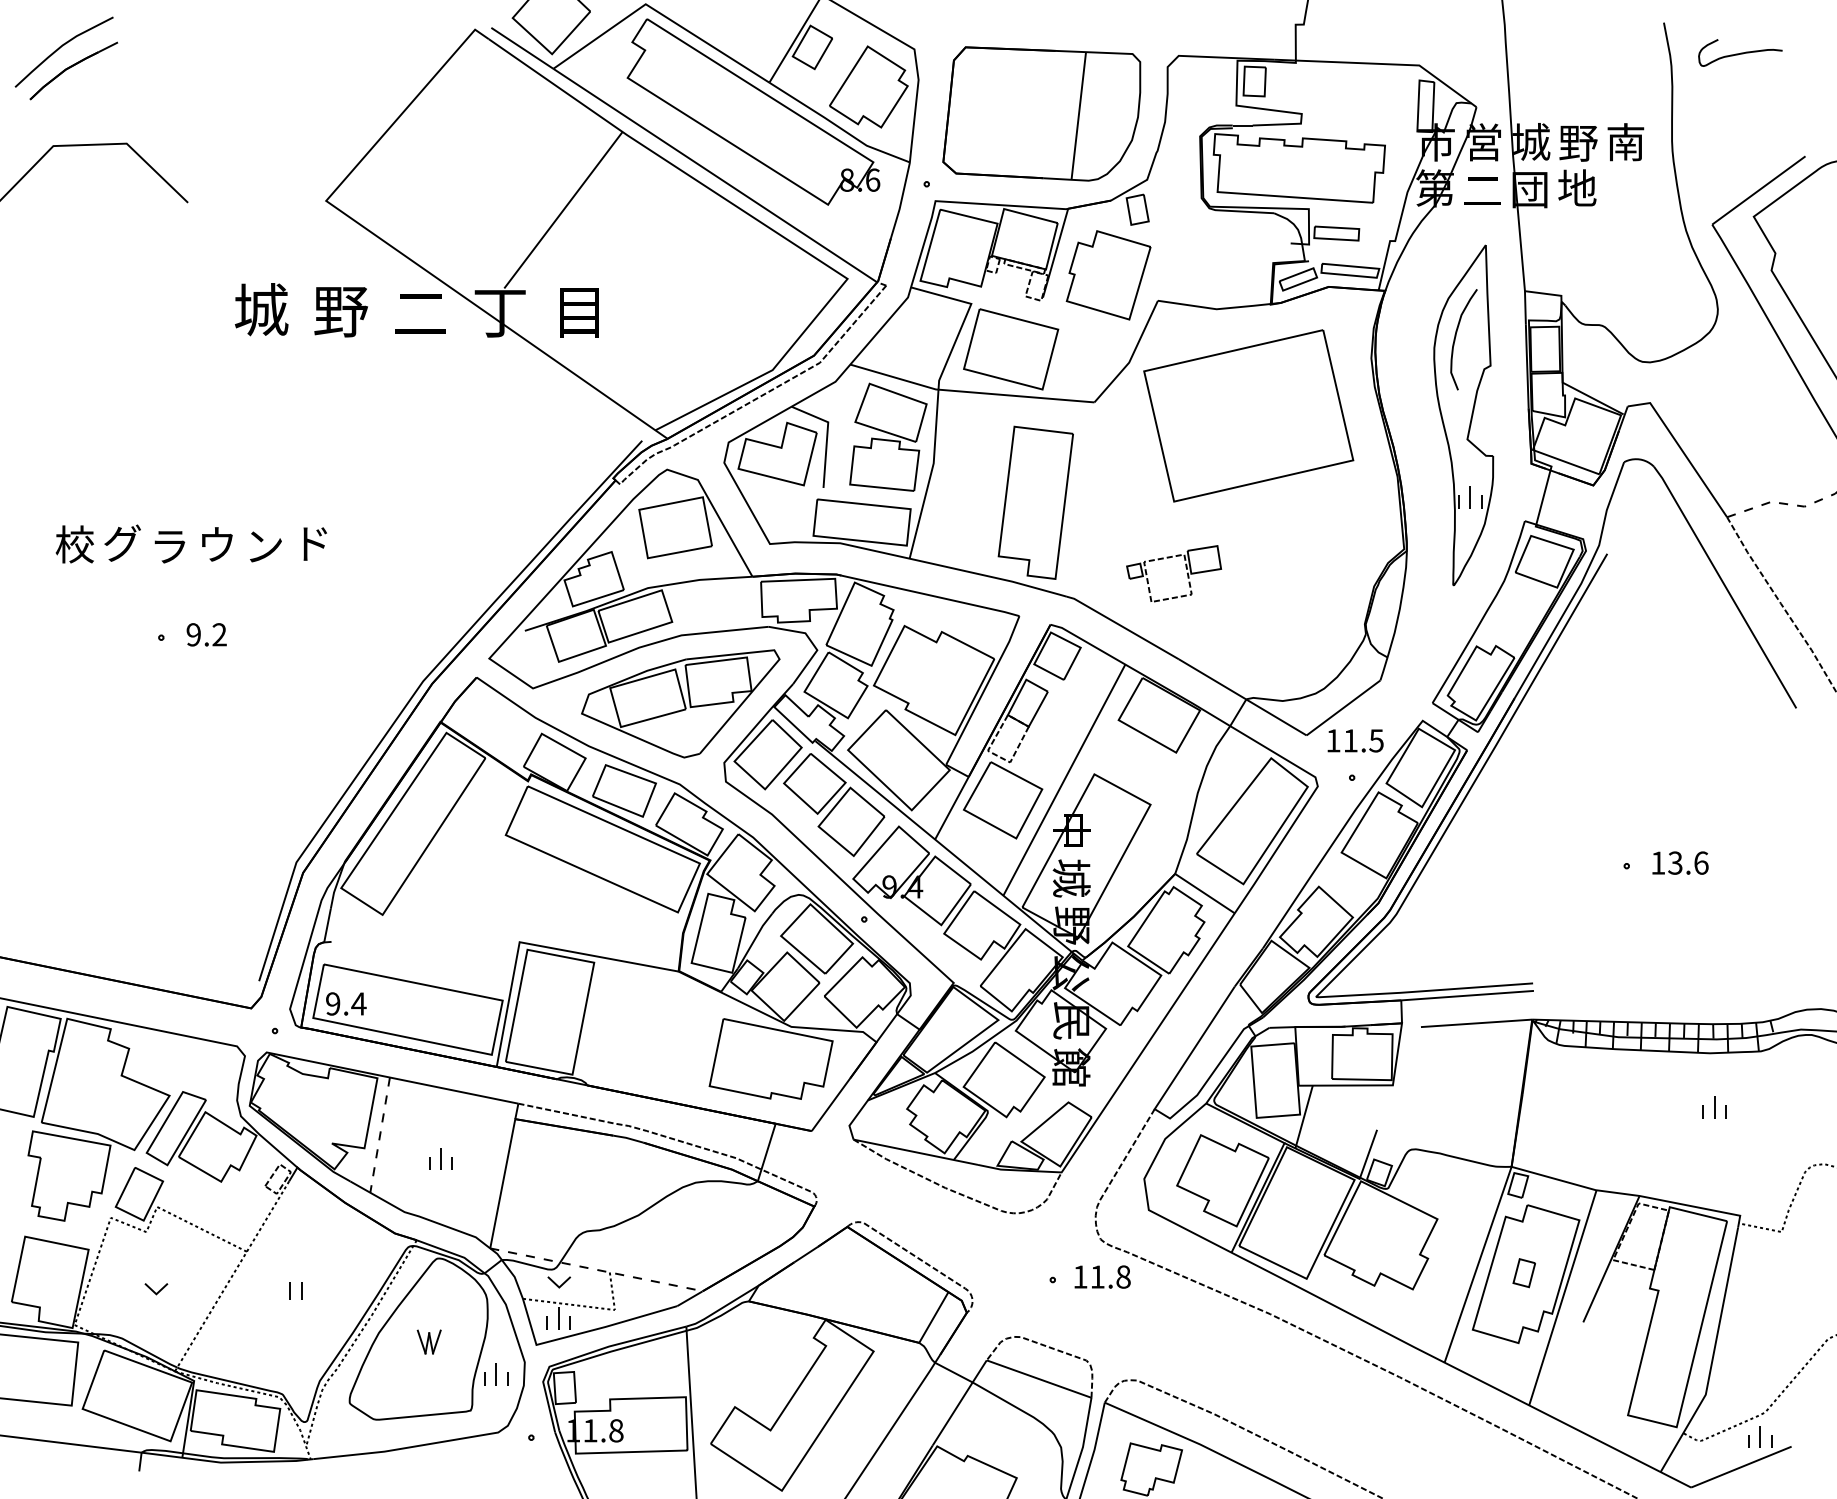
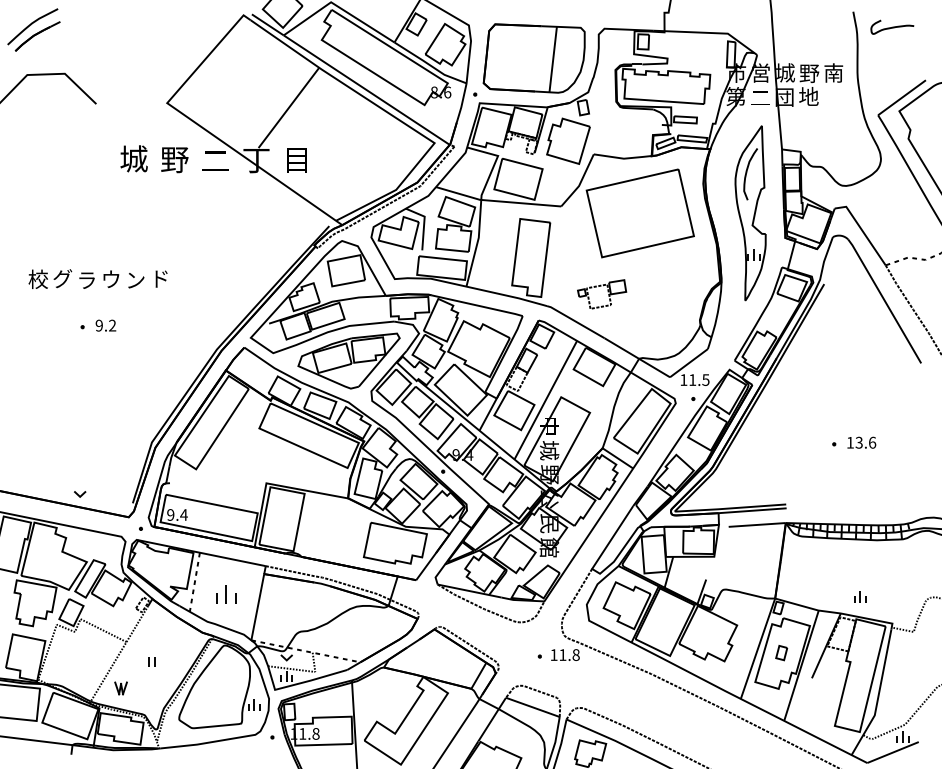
part: (1714, 1106) -> (860, 596), moved
part: (439, 1158) -> (225, 594), size x1.6
part: (157, 1289) -> (80, 494), moved
part: (428, 1342) -> (120, 688), moved

